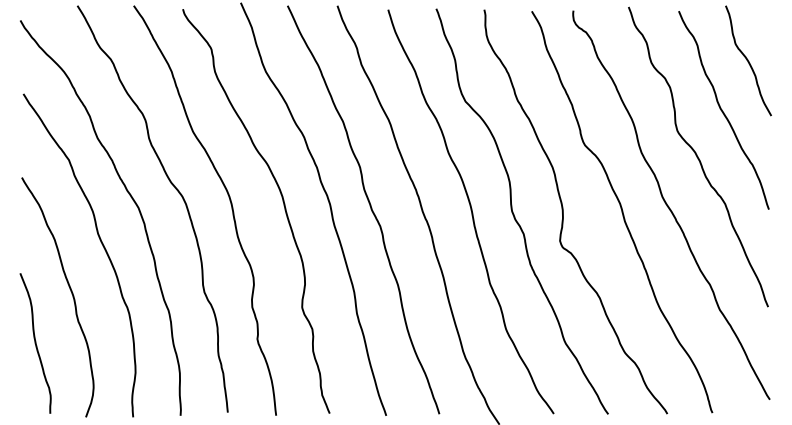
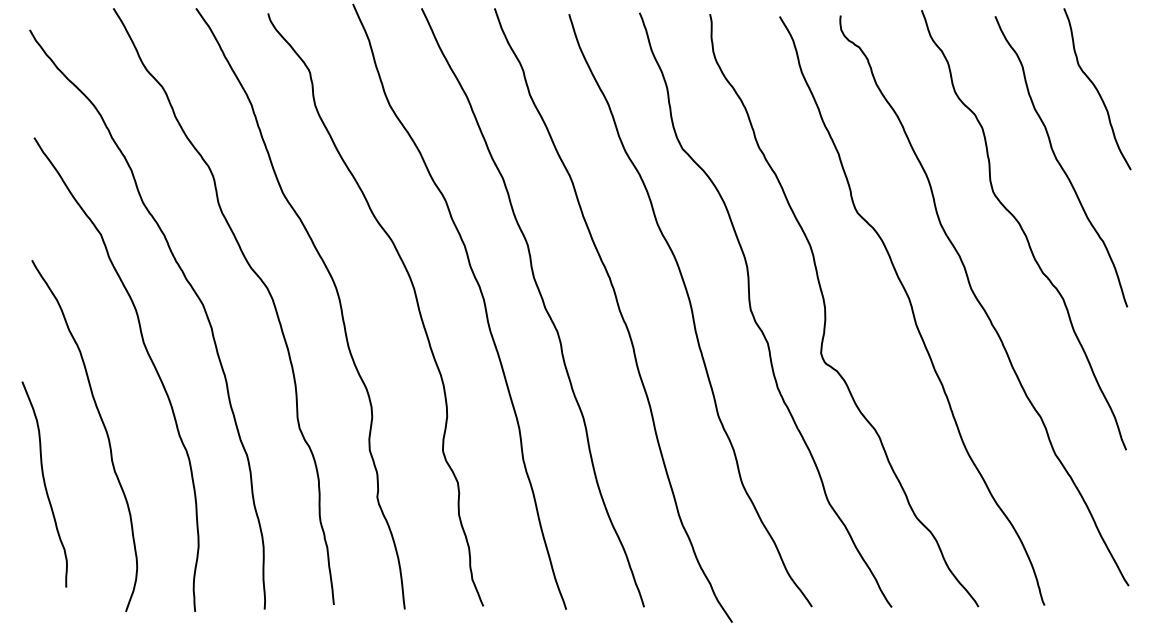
curve: (35, 343) -> (44, 484), moved

